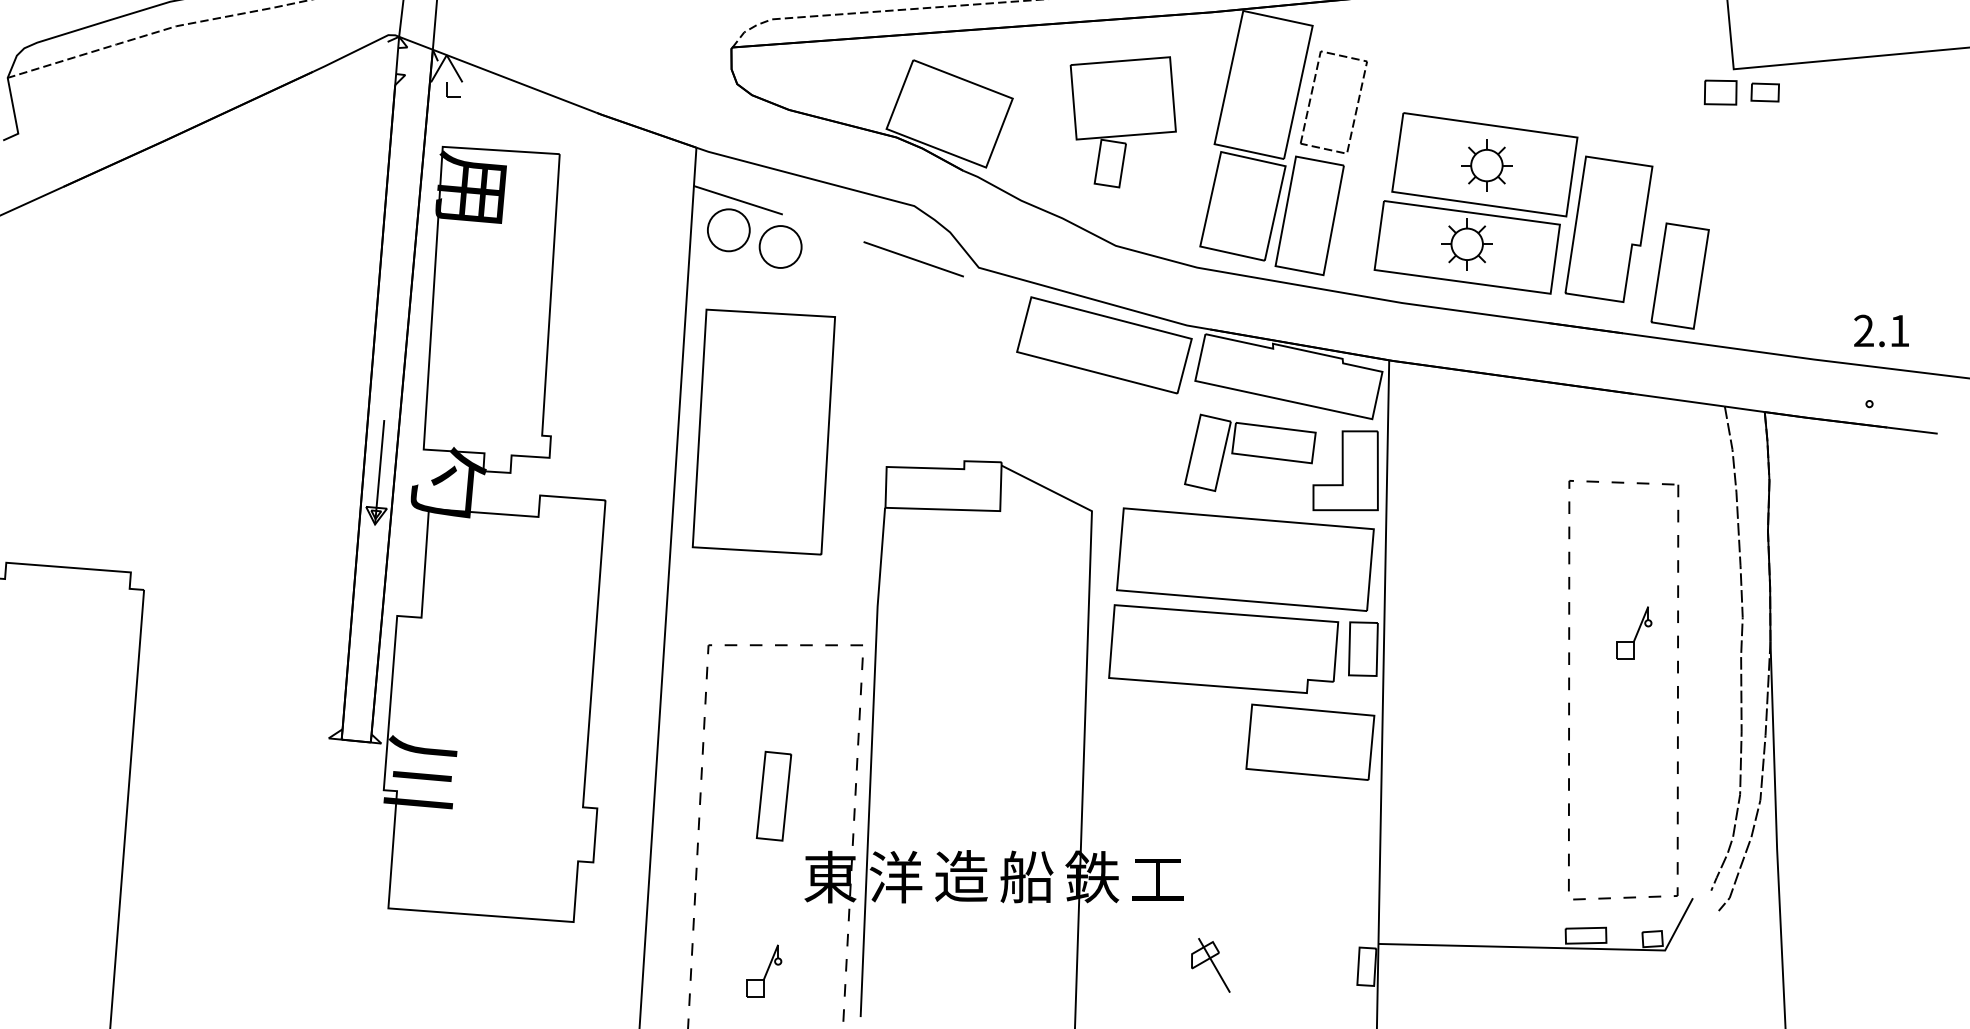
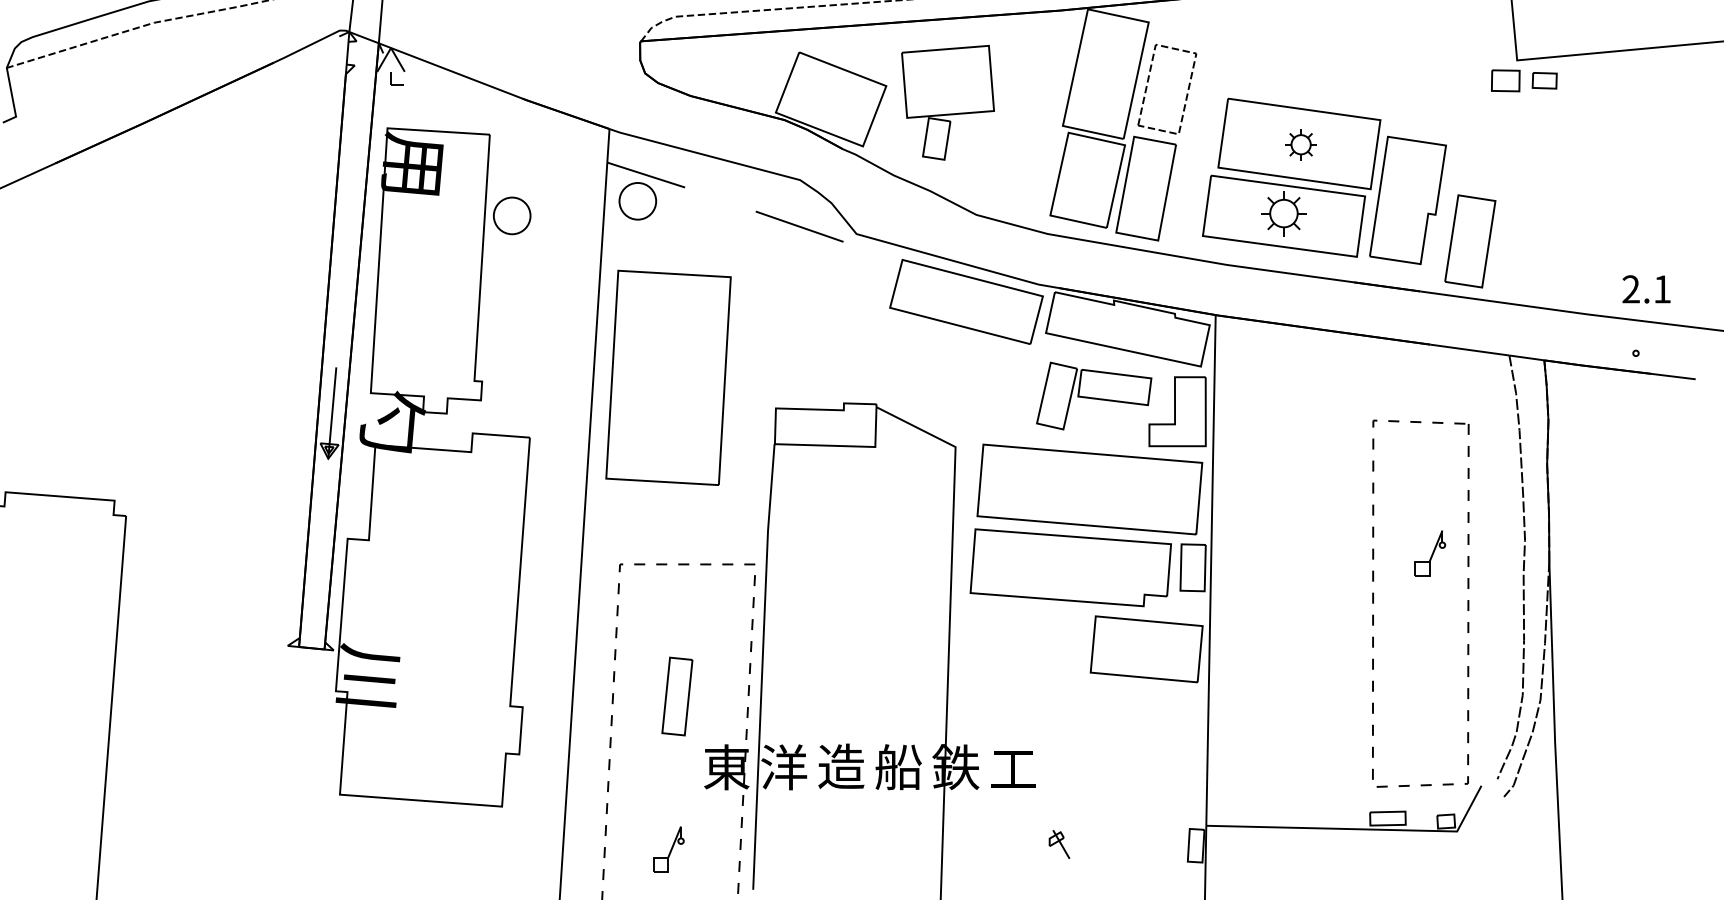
part: (1122, 121) -> (947, 102), moved
part: (1486, 165) -> (1300, 144), size x0.7
part: (781, 246) -> (512, 215), moved
part: (1210, 965) -> (1059, 844), size x0.6

